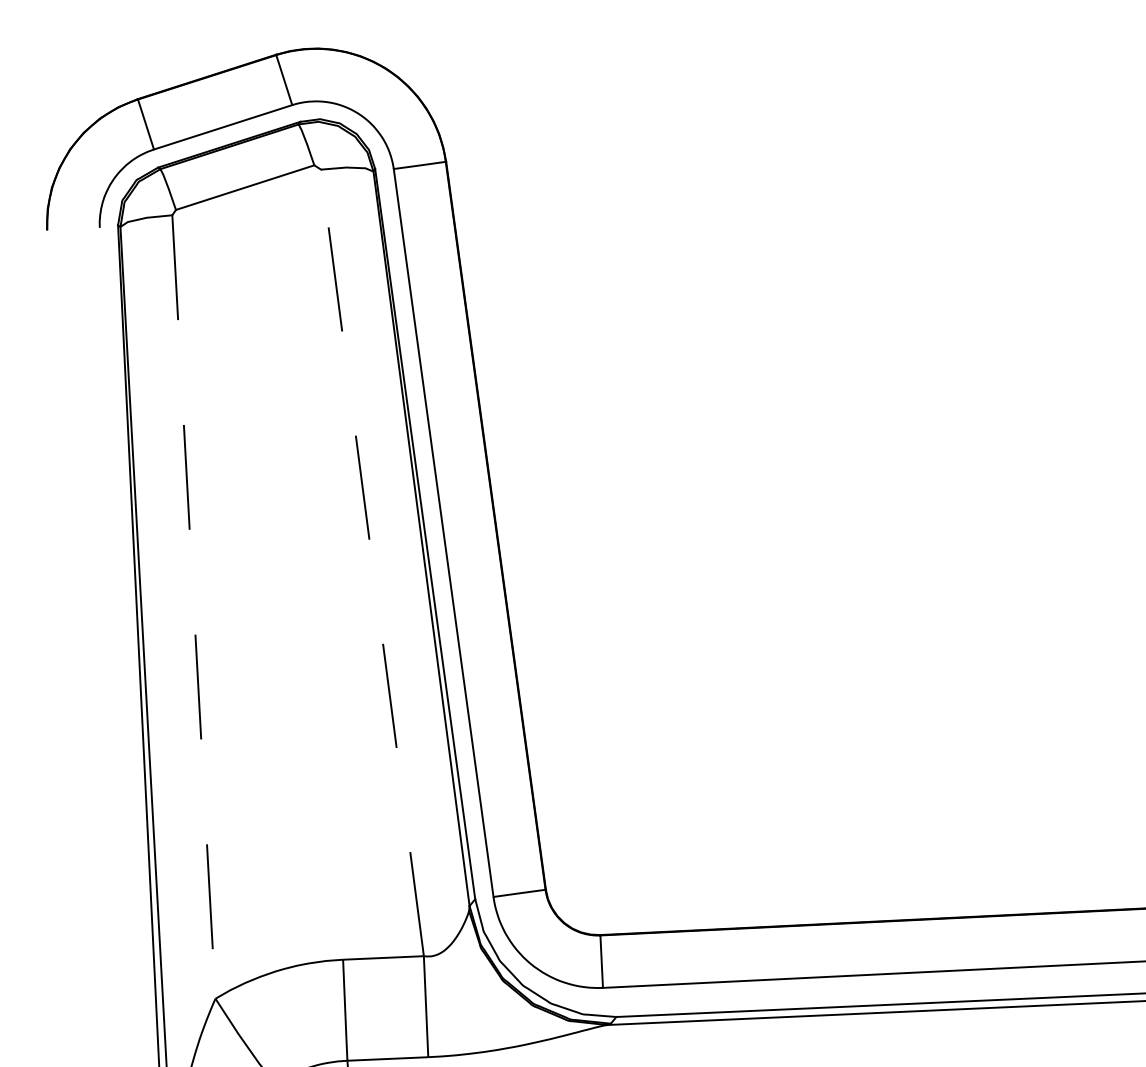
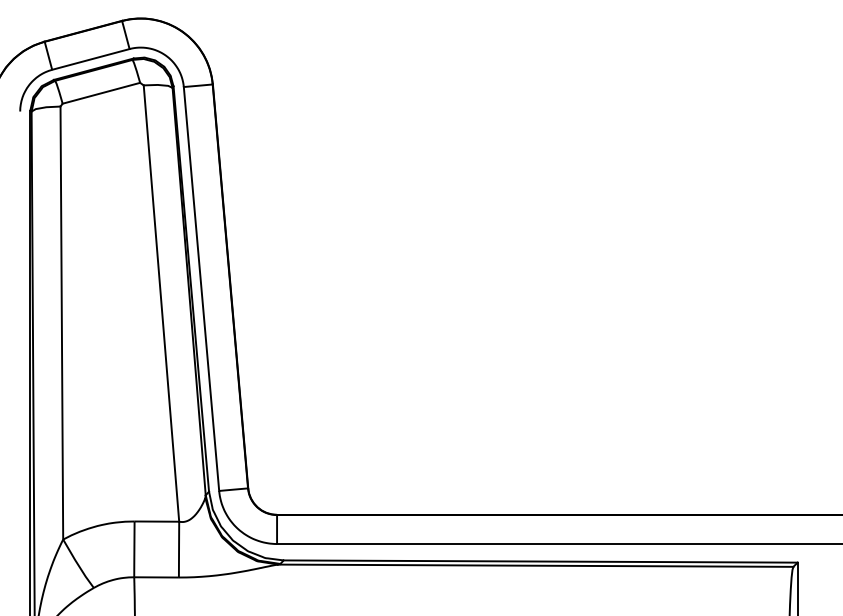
line: (372, 562) -> (161, 303), dashed -> solid
line: (193, 607) -> (61, 323), dashed -> solid

